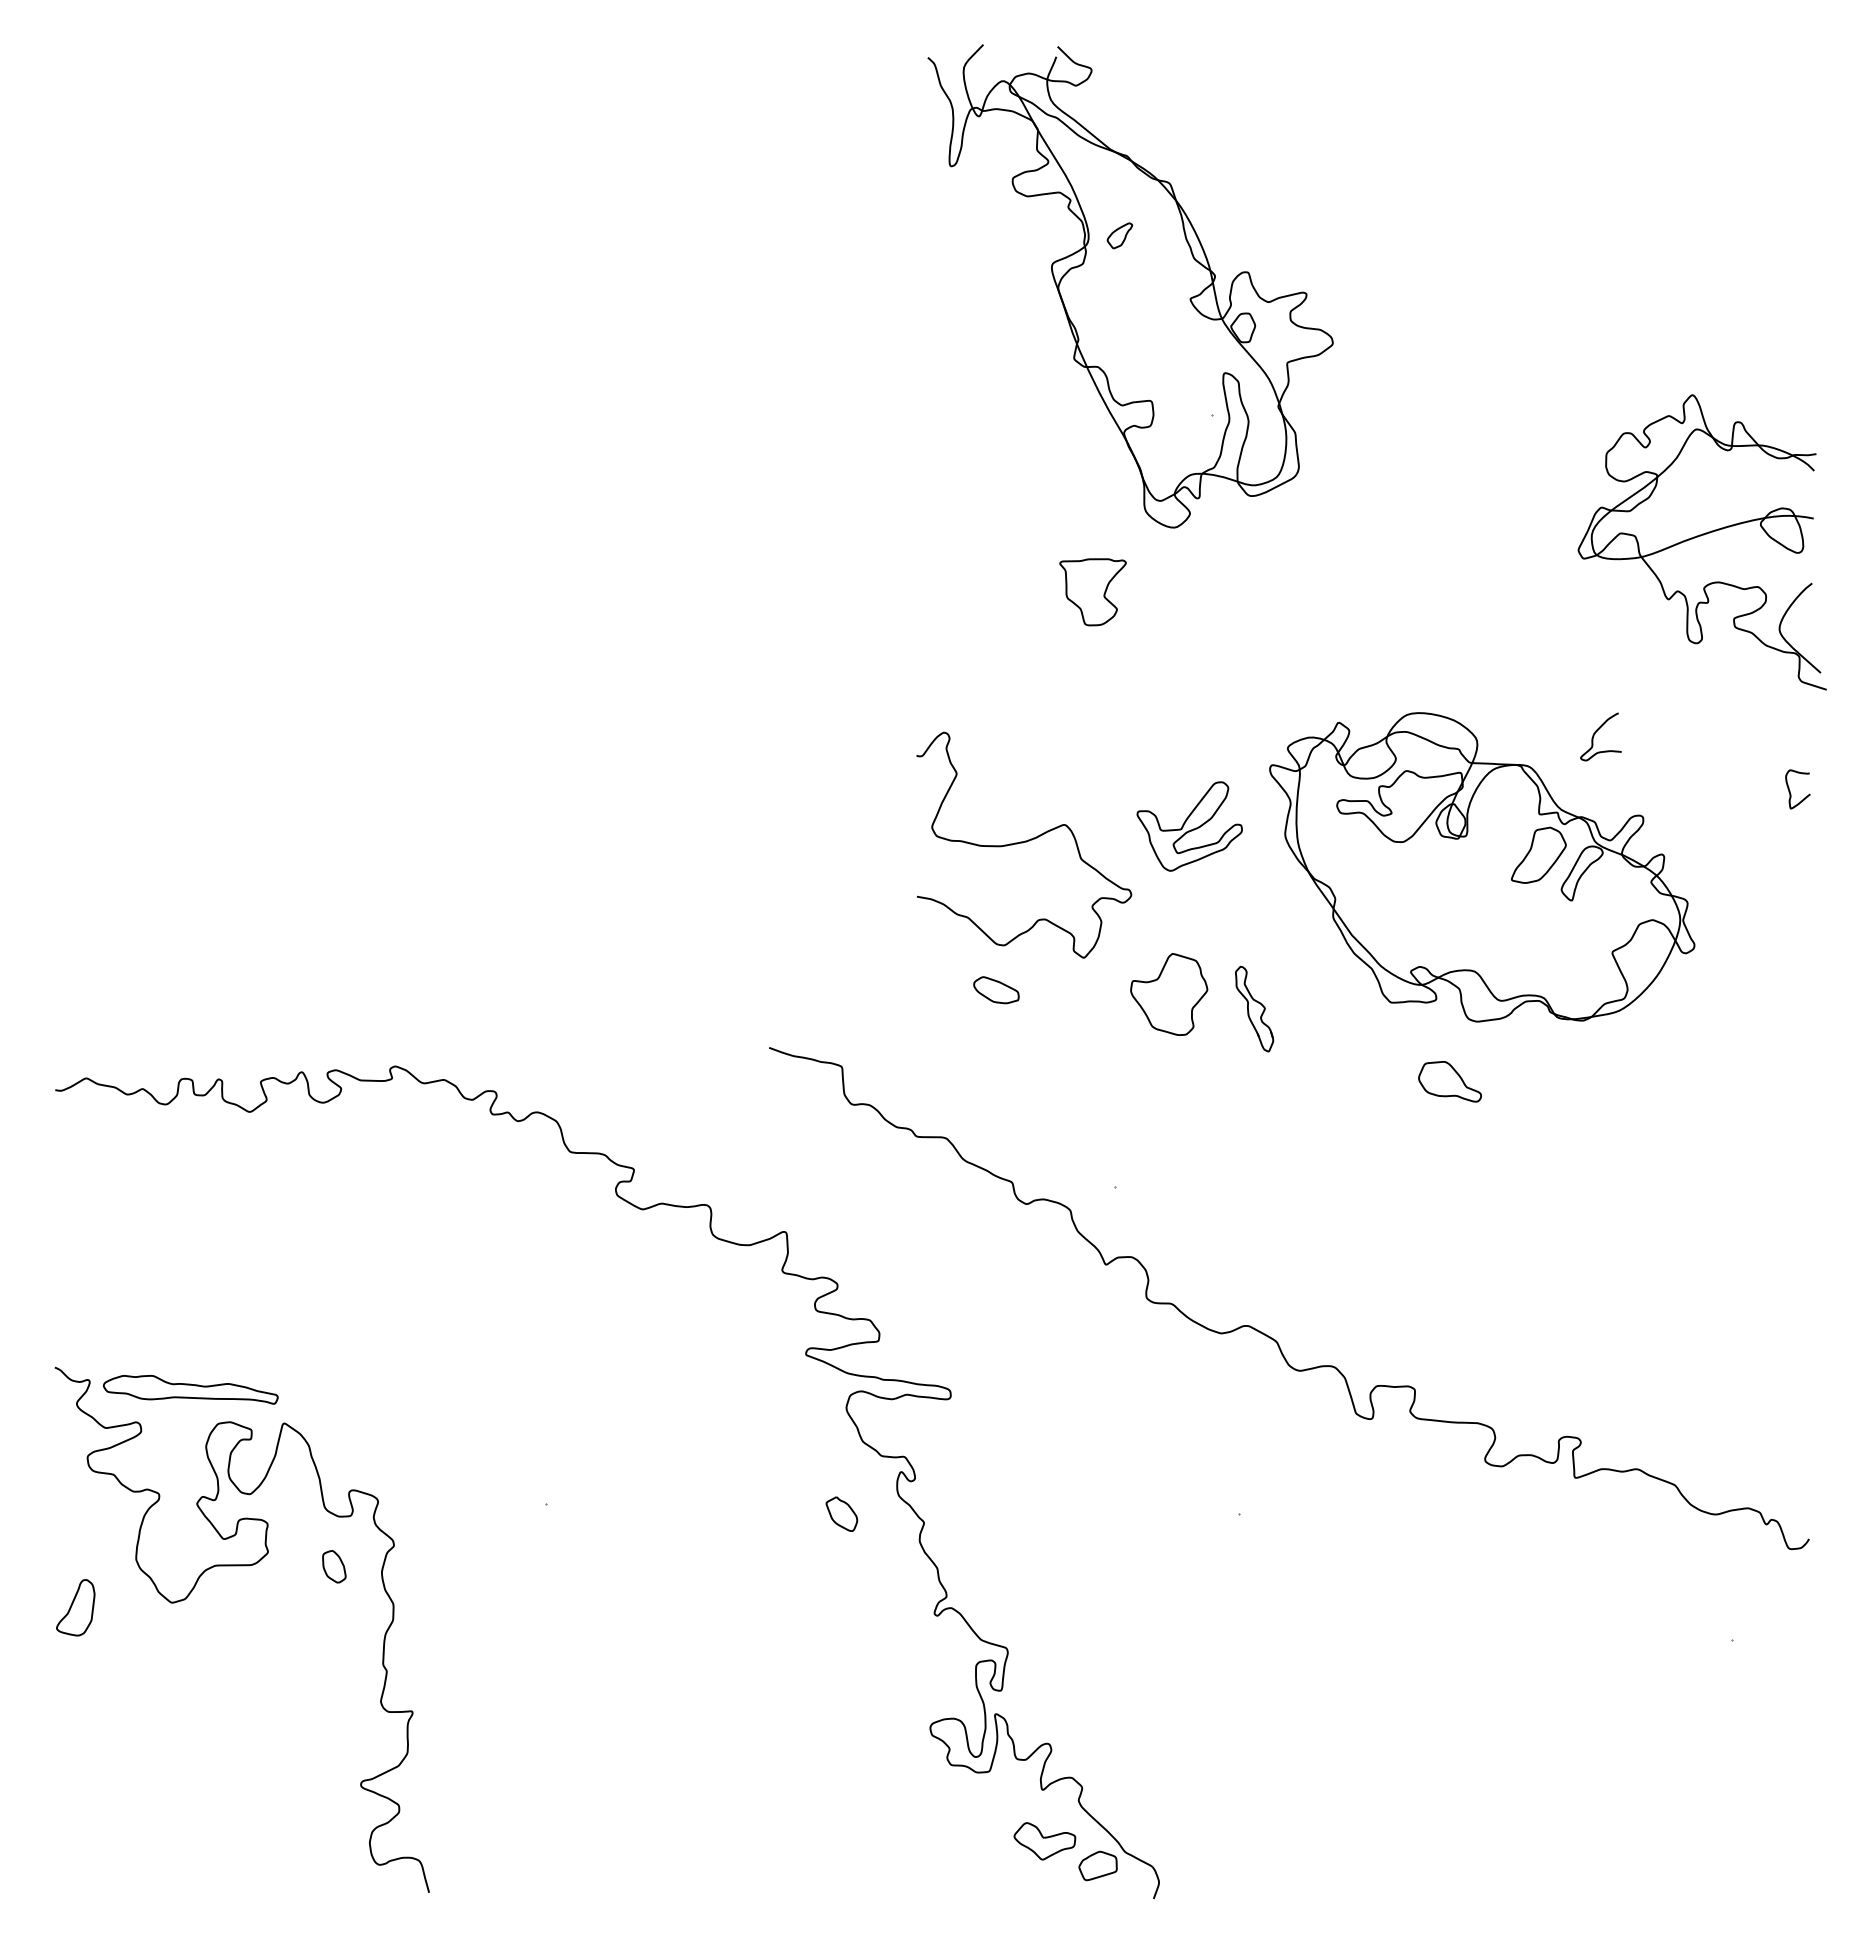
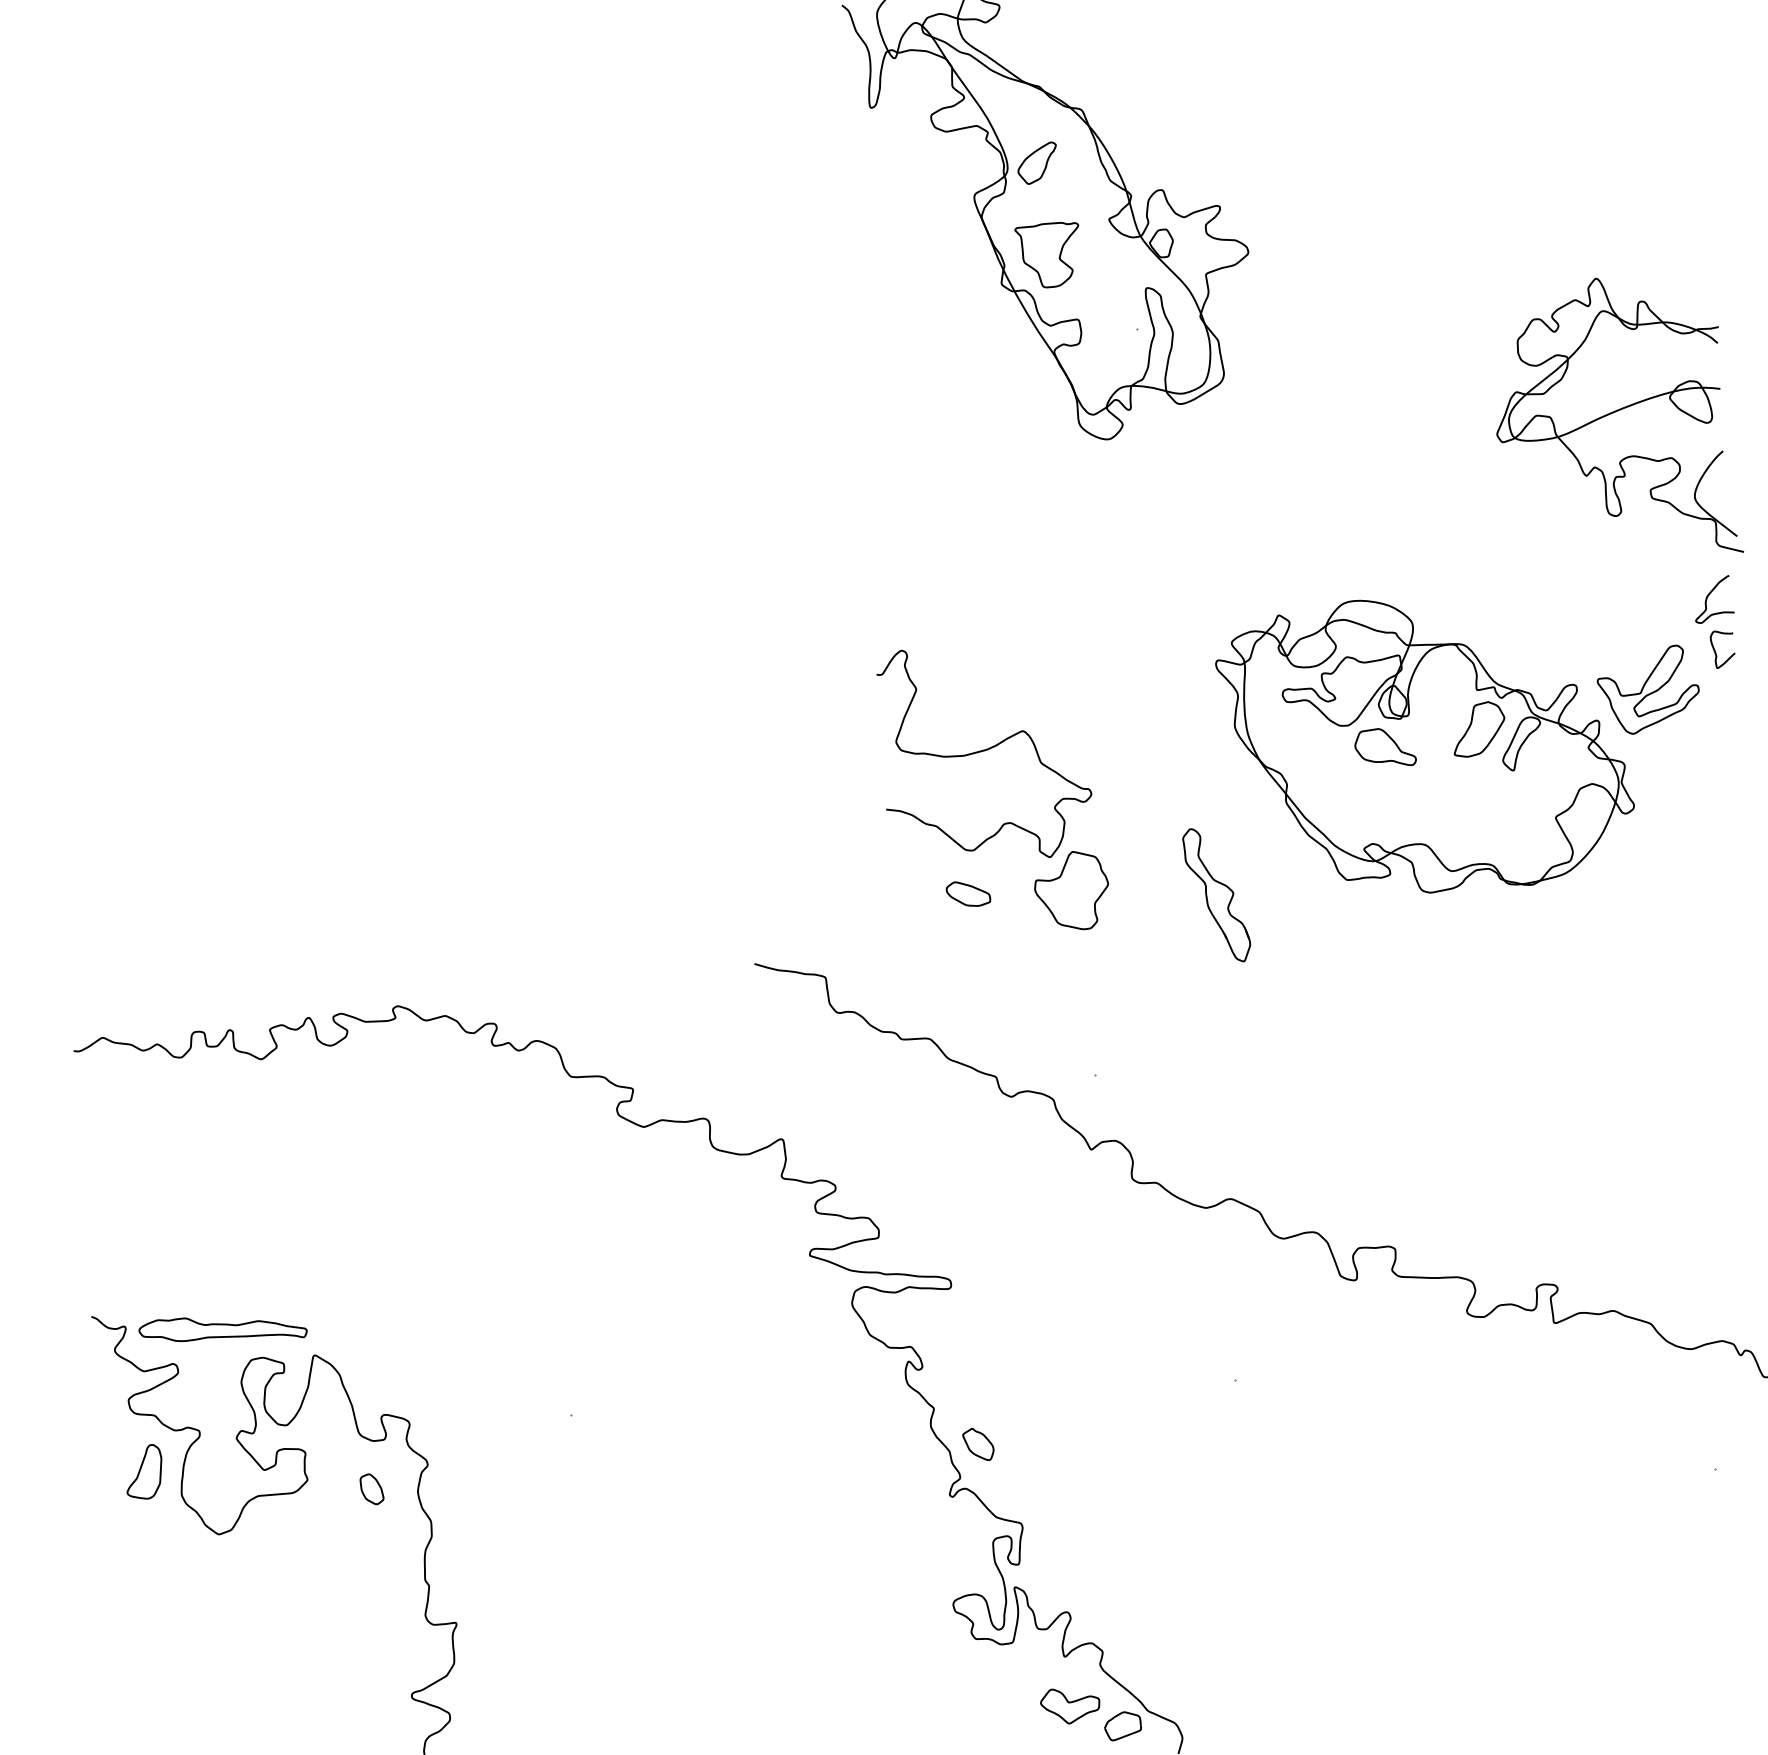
part: (1119, 235) -> (1037, 163), size x1.67
part: (1092, 592) -> (1048, 255), moved
curve: (1596, 732) -> (1709, 595), moved
part: (1189, 826) -> (1648, 690), moved
part: (1169, 994) -> (1072, 891), moved
part: (1254, 1008) -> (1216, 894), size x1.67
part: (1449, 1081) -> (1384, 747), moved
part: (841, 1513) -> (978, 1443), moved
part: (75, 1607) -> (143, 1471), moved

